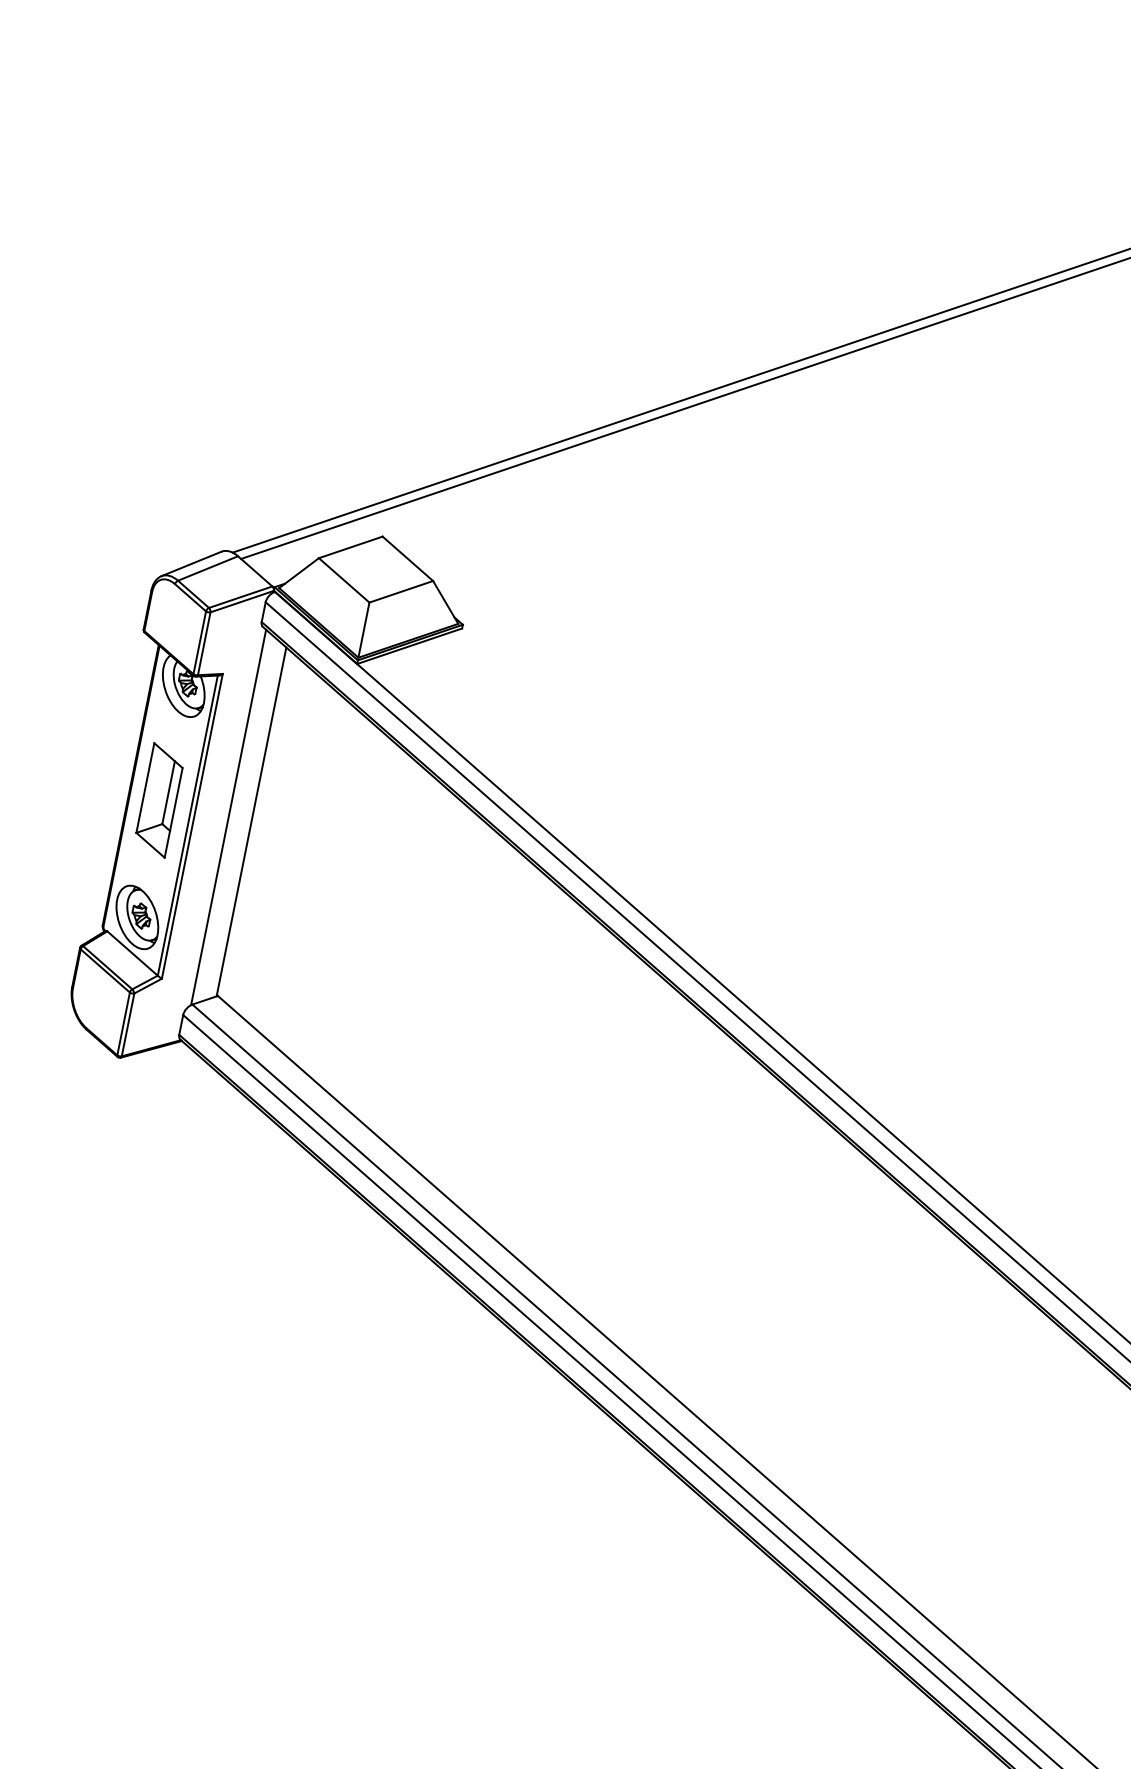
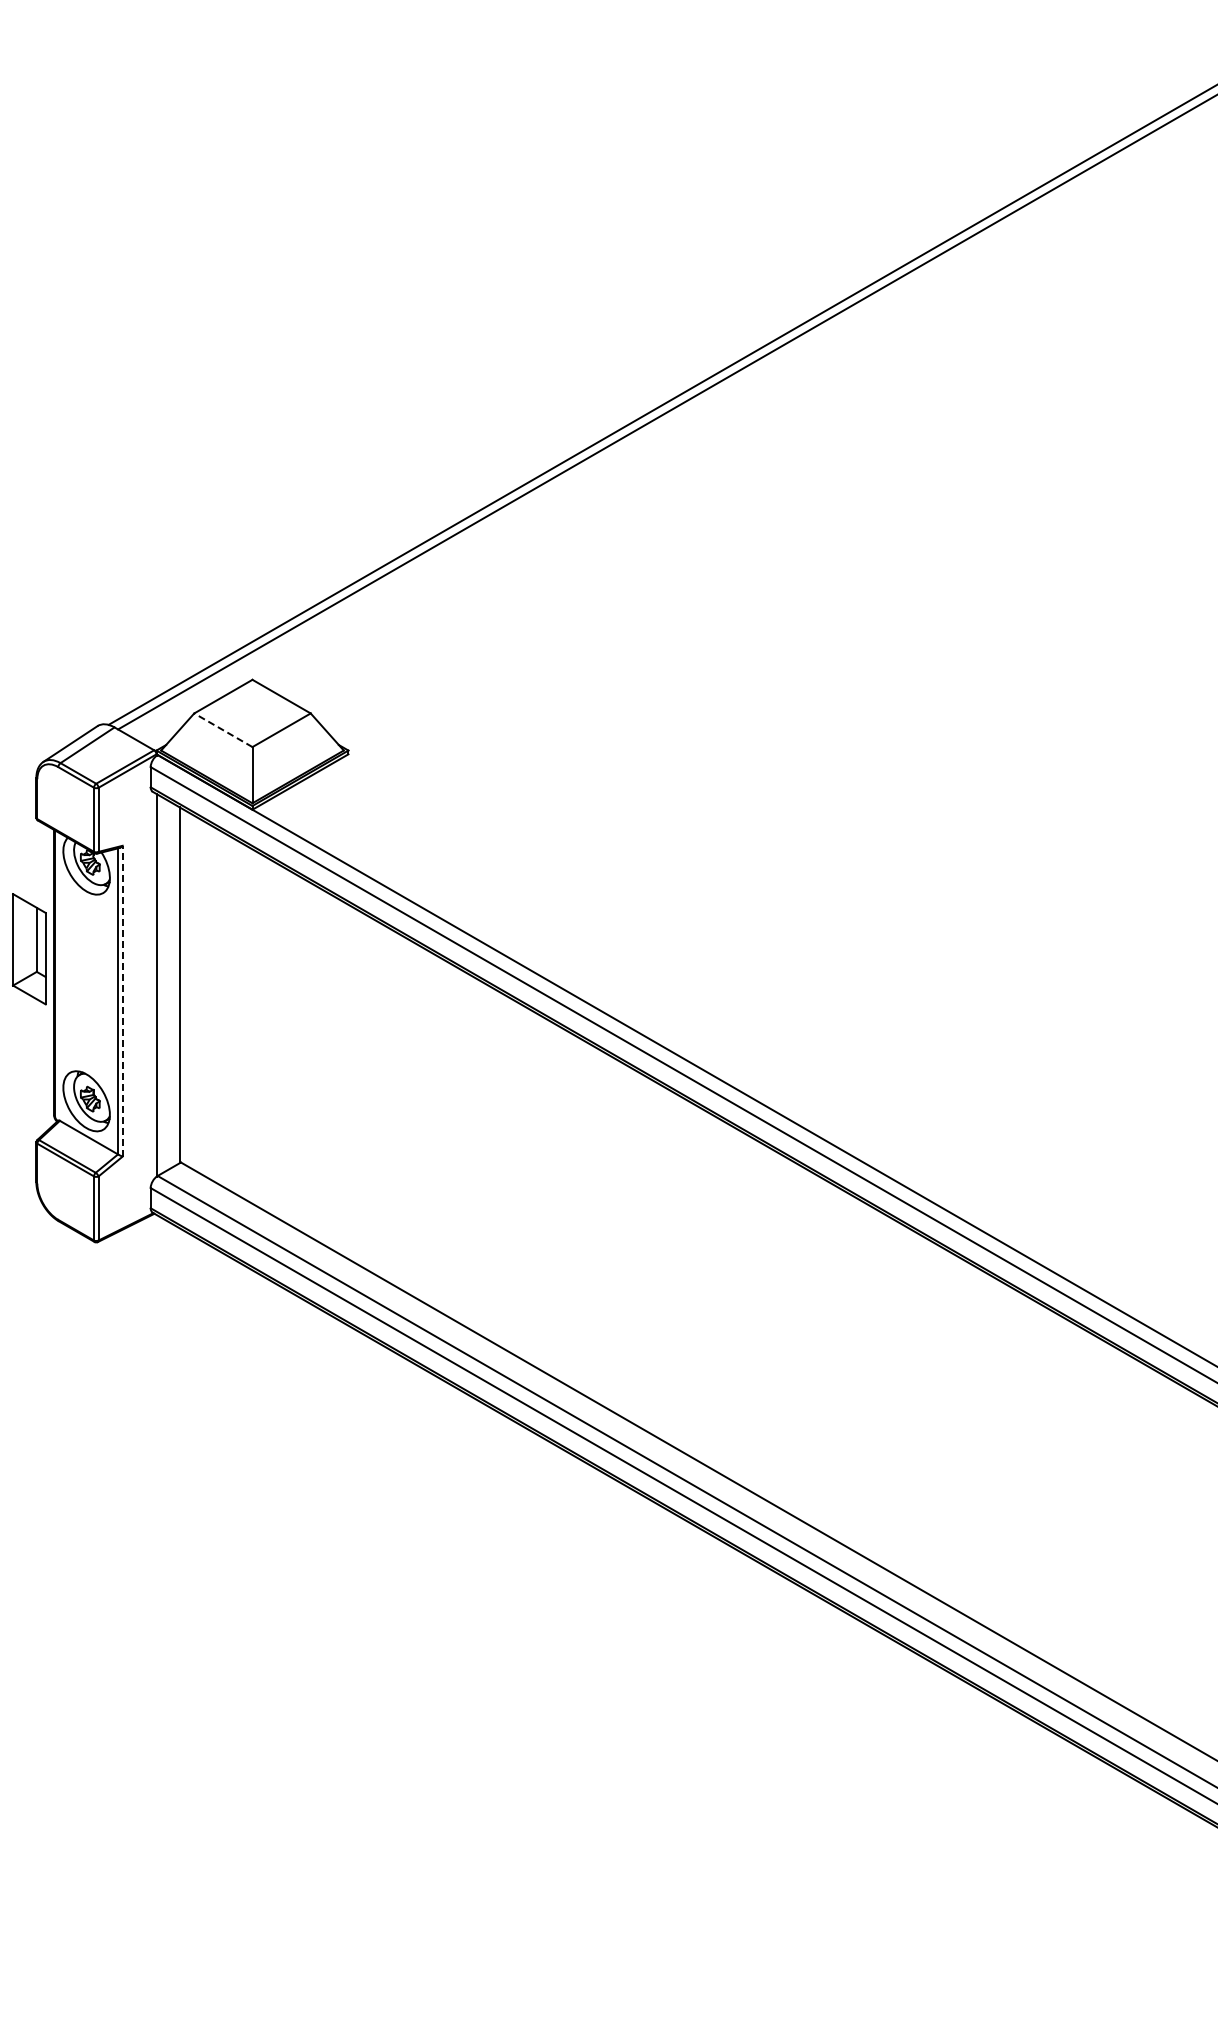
line: (344, 580) -> (223, 730), solid -> dashed
part: (159, 800) -> (29, 949), moved
line: (192, 825) -> (122, 1000), solid -> dashed

